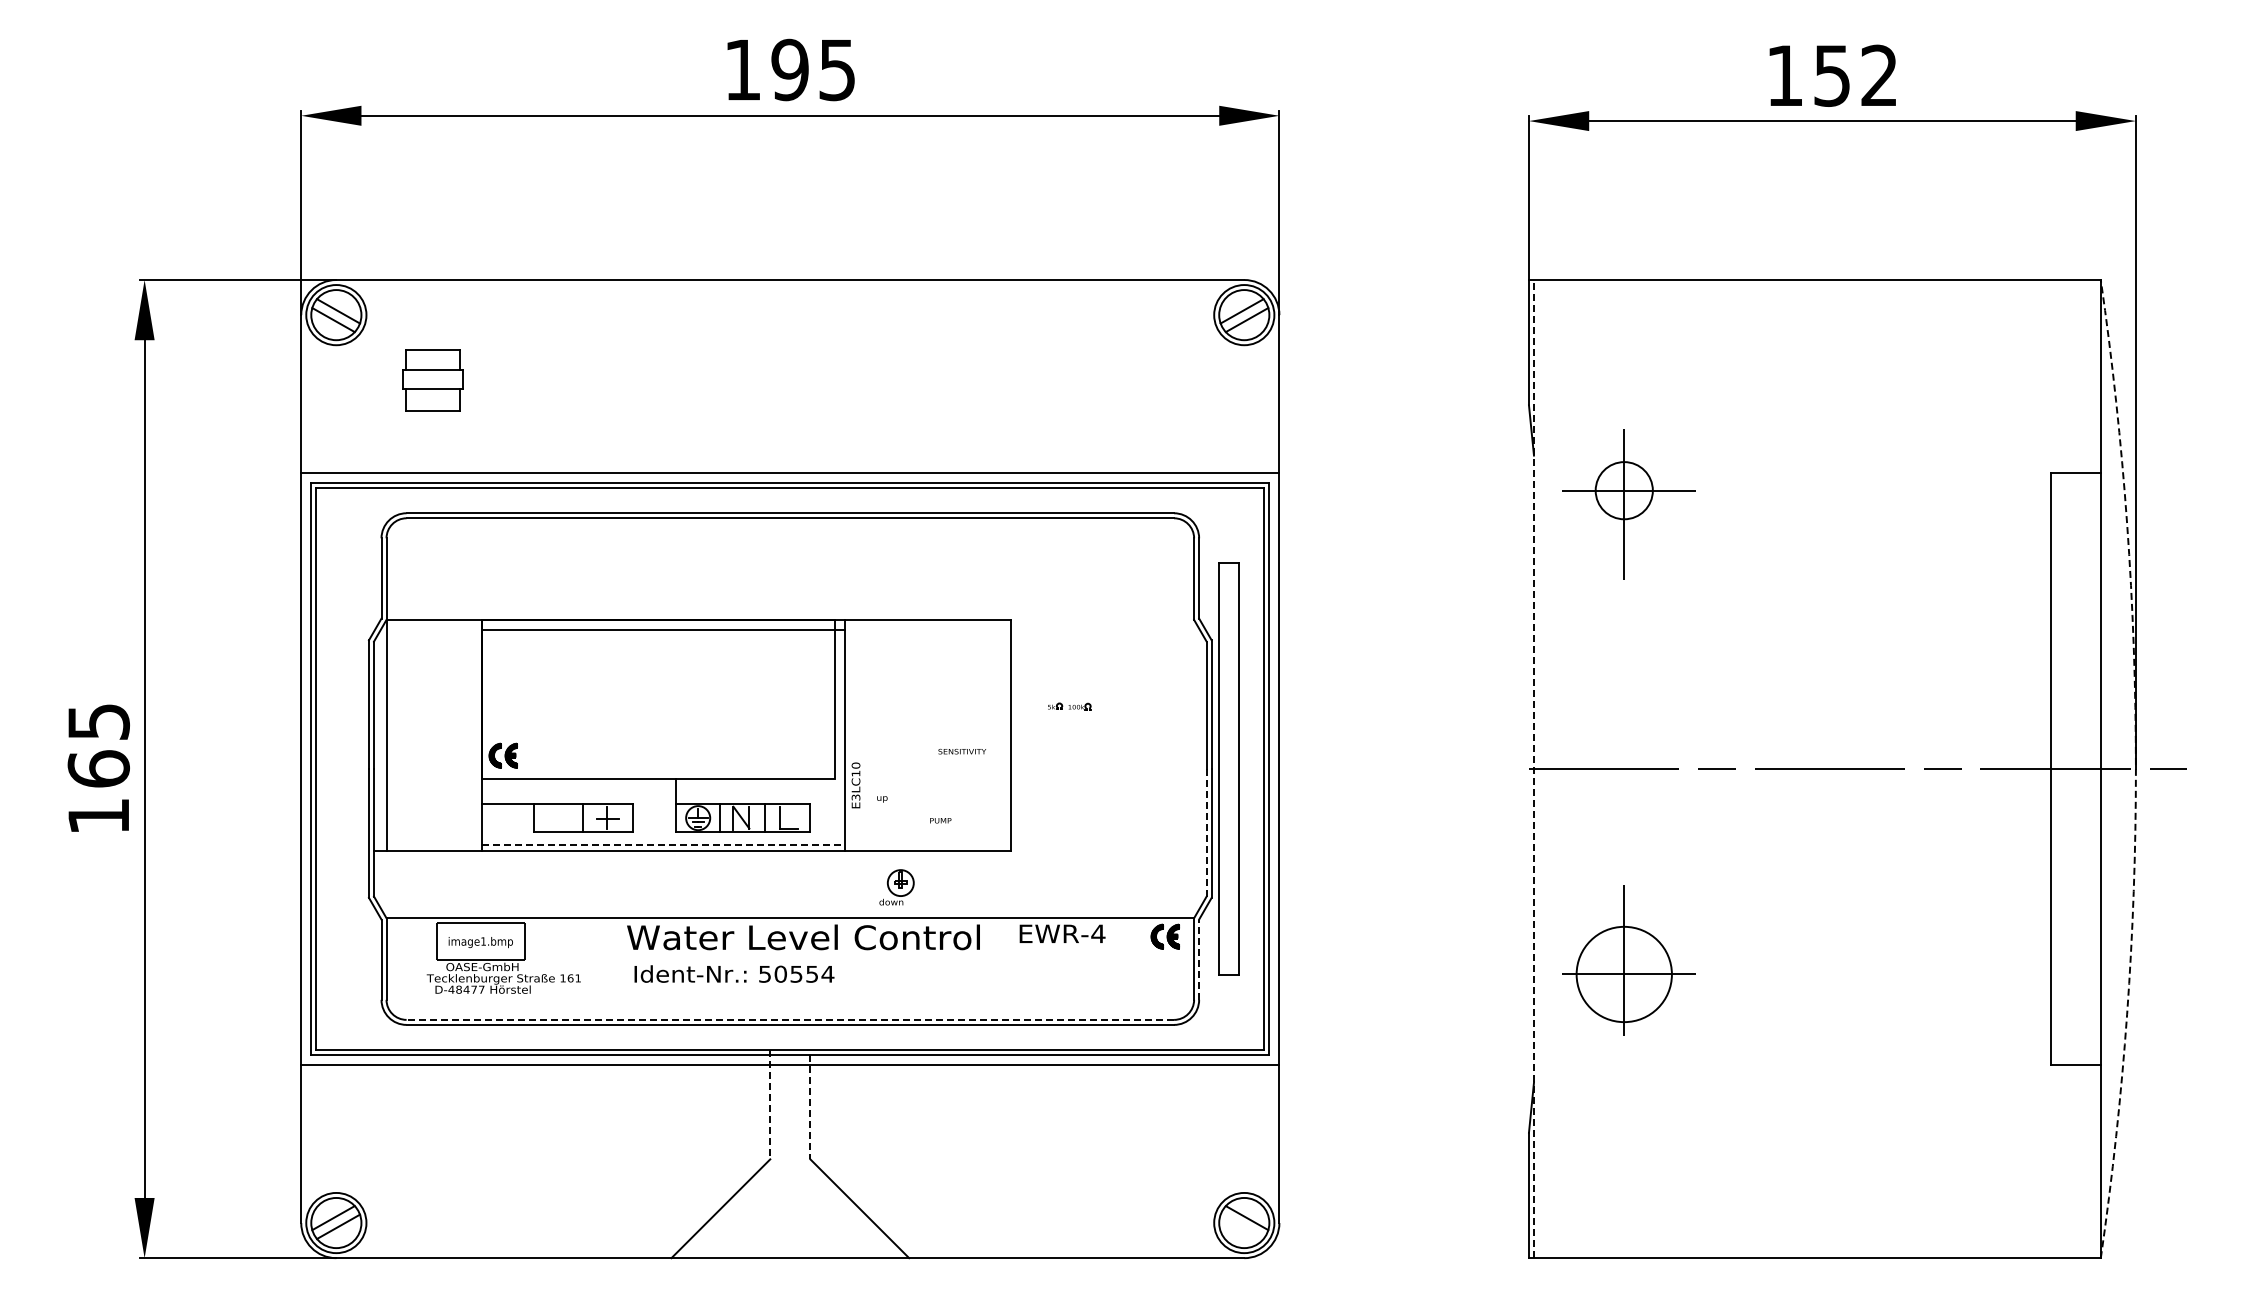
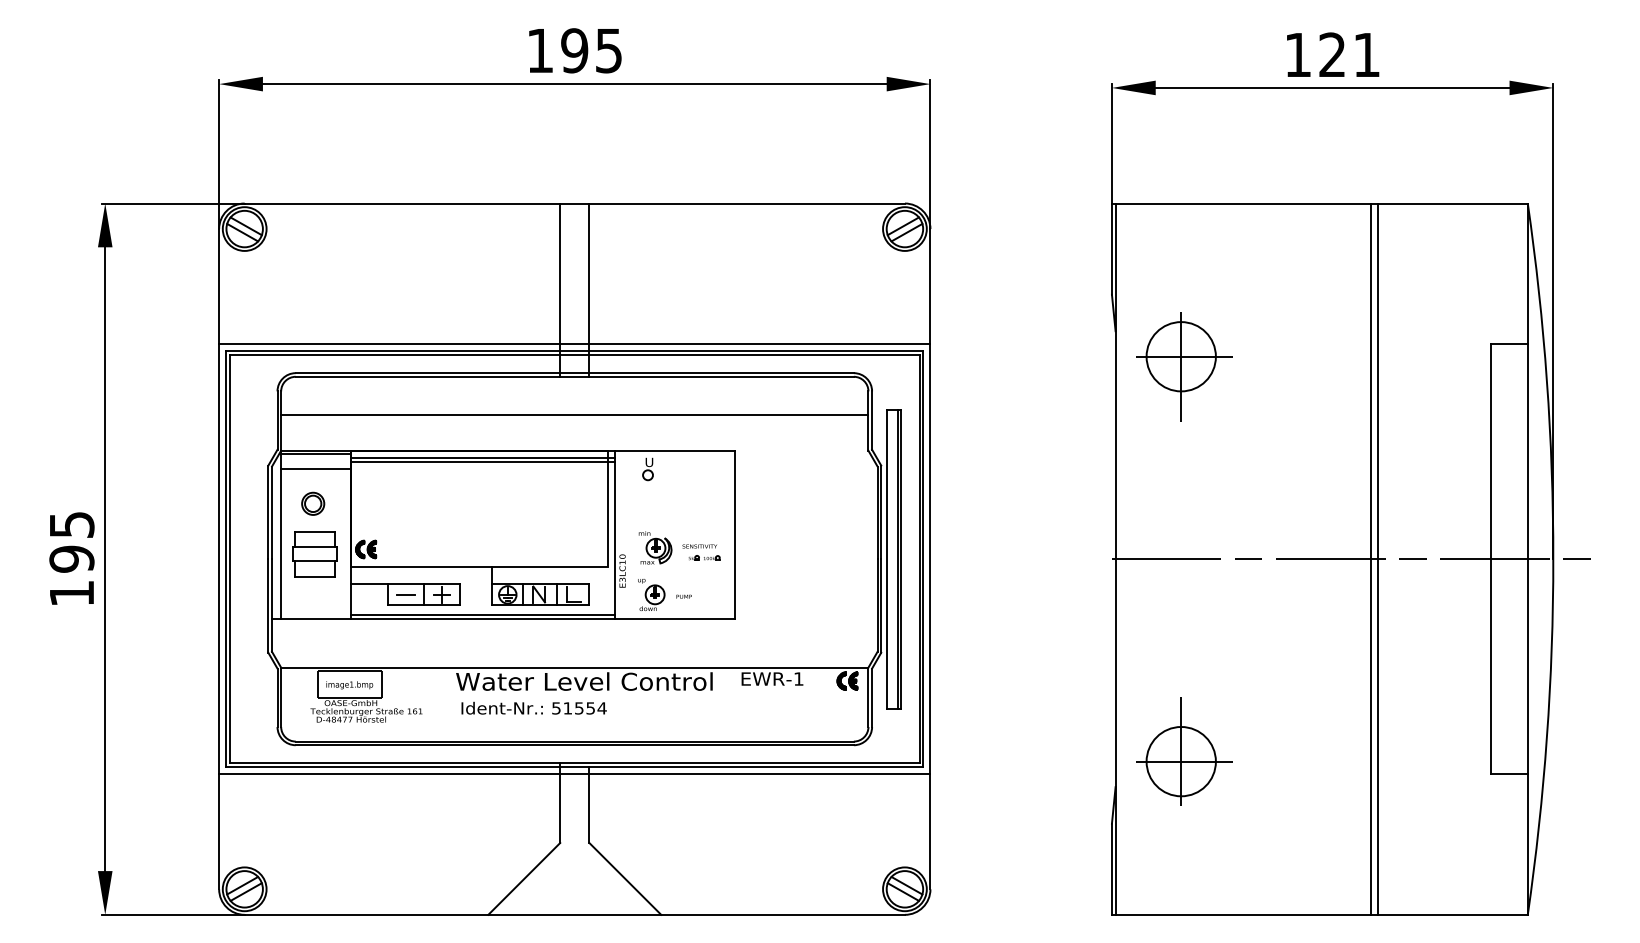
text: (1855, 75) -> (1349, 54), 152 -> 121
part: (432, 380) -> (314, 554), moved
line: (770, 399) -> (560, 290), added
line: (810, 399) -> (589, 290), added
circle: (1623, 490) -> (1180, 356), size x1.67
line: (790, 570) -> (574, 414), added
line: (434, 624) -> (316, 454), added
line: (663, 635) -> (482, 462), added
line: (434, 645) -> (316, 469), added
part: (890, 645) -> (647, 469), added
part: (430, 692) -> (313, 503), added
part: (1069, 706) -> (704, 558), moved
part: (901, 753) -> (655, 547), added
text: (98, 768) -> (71, 558), 165 -> 195
line: (1234, 768) -> (897, 558), added
line: (1533, 768) -> (1115, 558), dashed -> solid
line: (1885, 769) -> (1371, 559), added
line: (1895, 769) -> (1378, 559), added
arc: (2135, 769) -> (1553, 559), dashed -> solid
line: (557, 817) -> (405, 594), added
line: (1206, 832) -> (877, 605), dashed -> solid
line: (664, 845) -> (483, 614), dashed -> solid
part: (896, 887) -> (652, 598), moved
text: (1098, 933) -> (798, 678), EWR-4 -> EWR-1
line: (1199, 959) -> (872, 697), dashed -> solid
part: (1628, 960) -> (1184, 751), moved
text: (780, 973) -> (567, 707), 50554 -> 51554
line: (790, 1019) -> (574, 741), dashed -> solid
line: (770, 1104) -> (560, 803), dashed -> solid
line: (810, 1107) -> (589, 805), dashed -> solid
line: (1241, 1226) -> (902, 891), added

